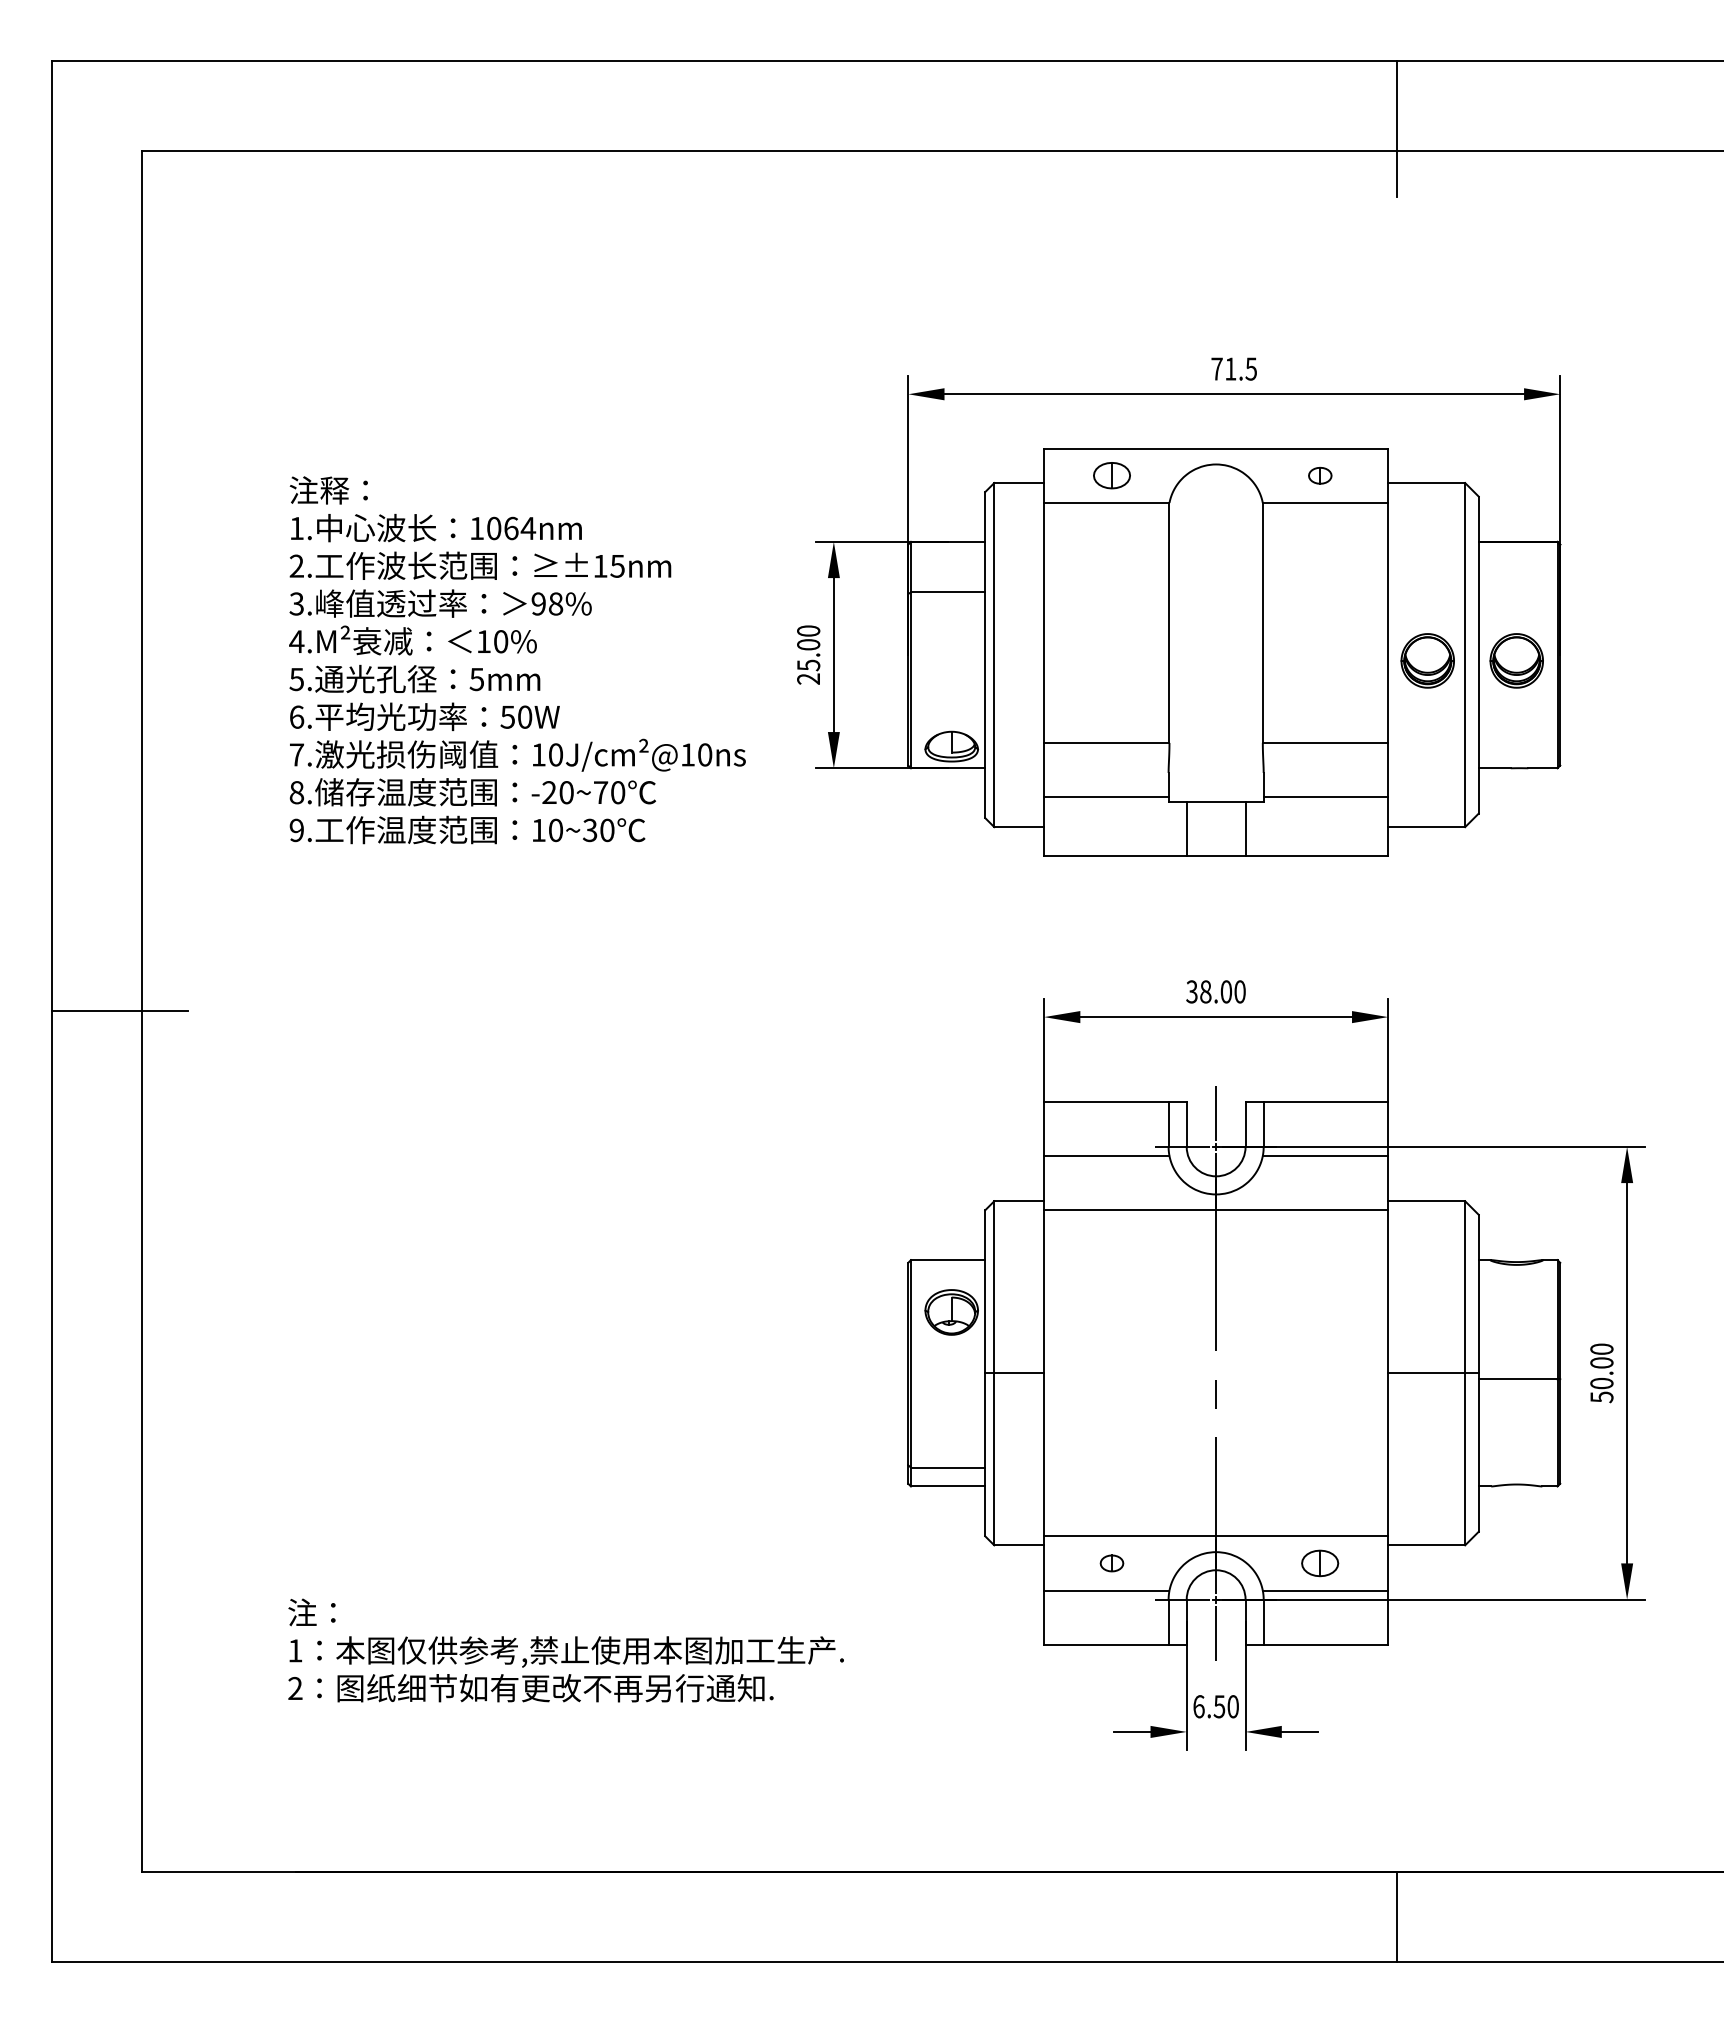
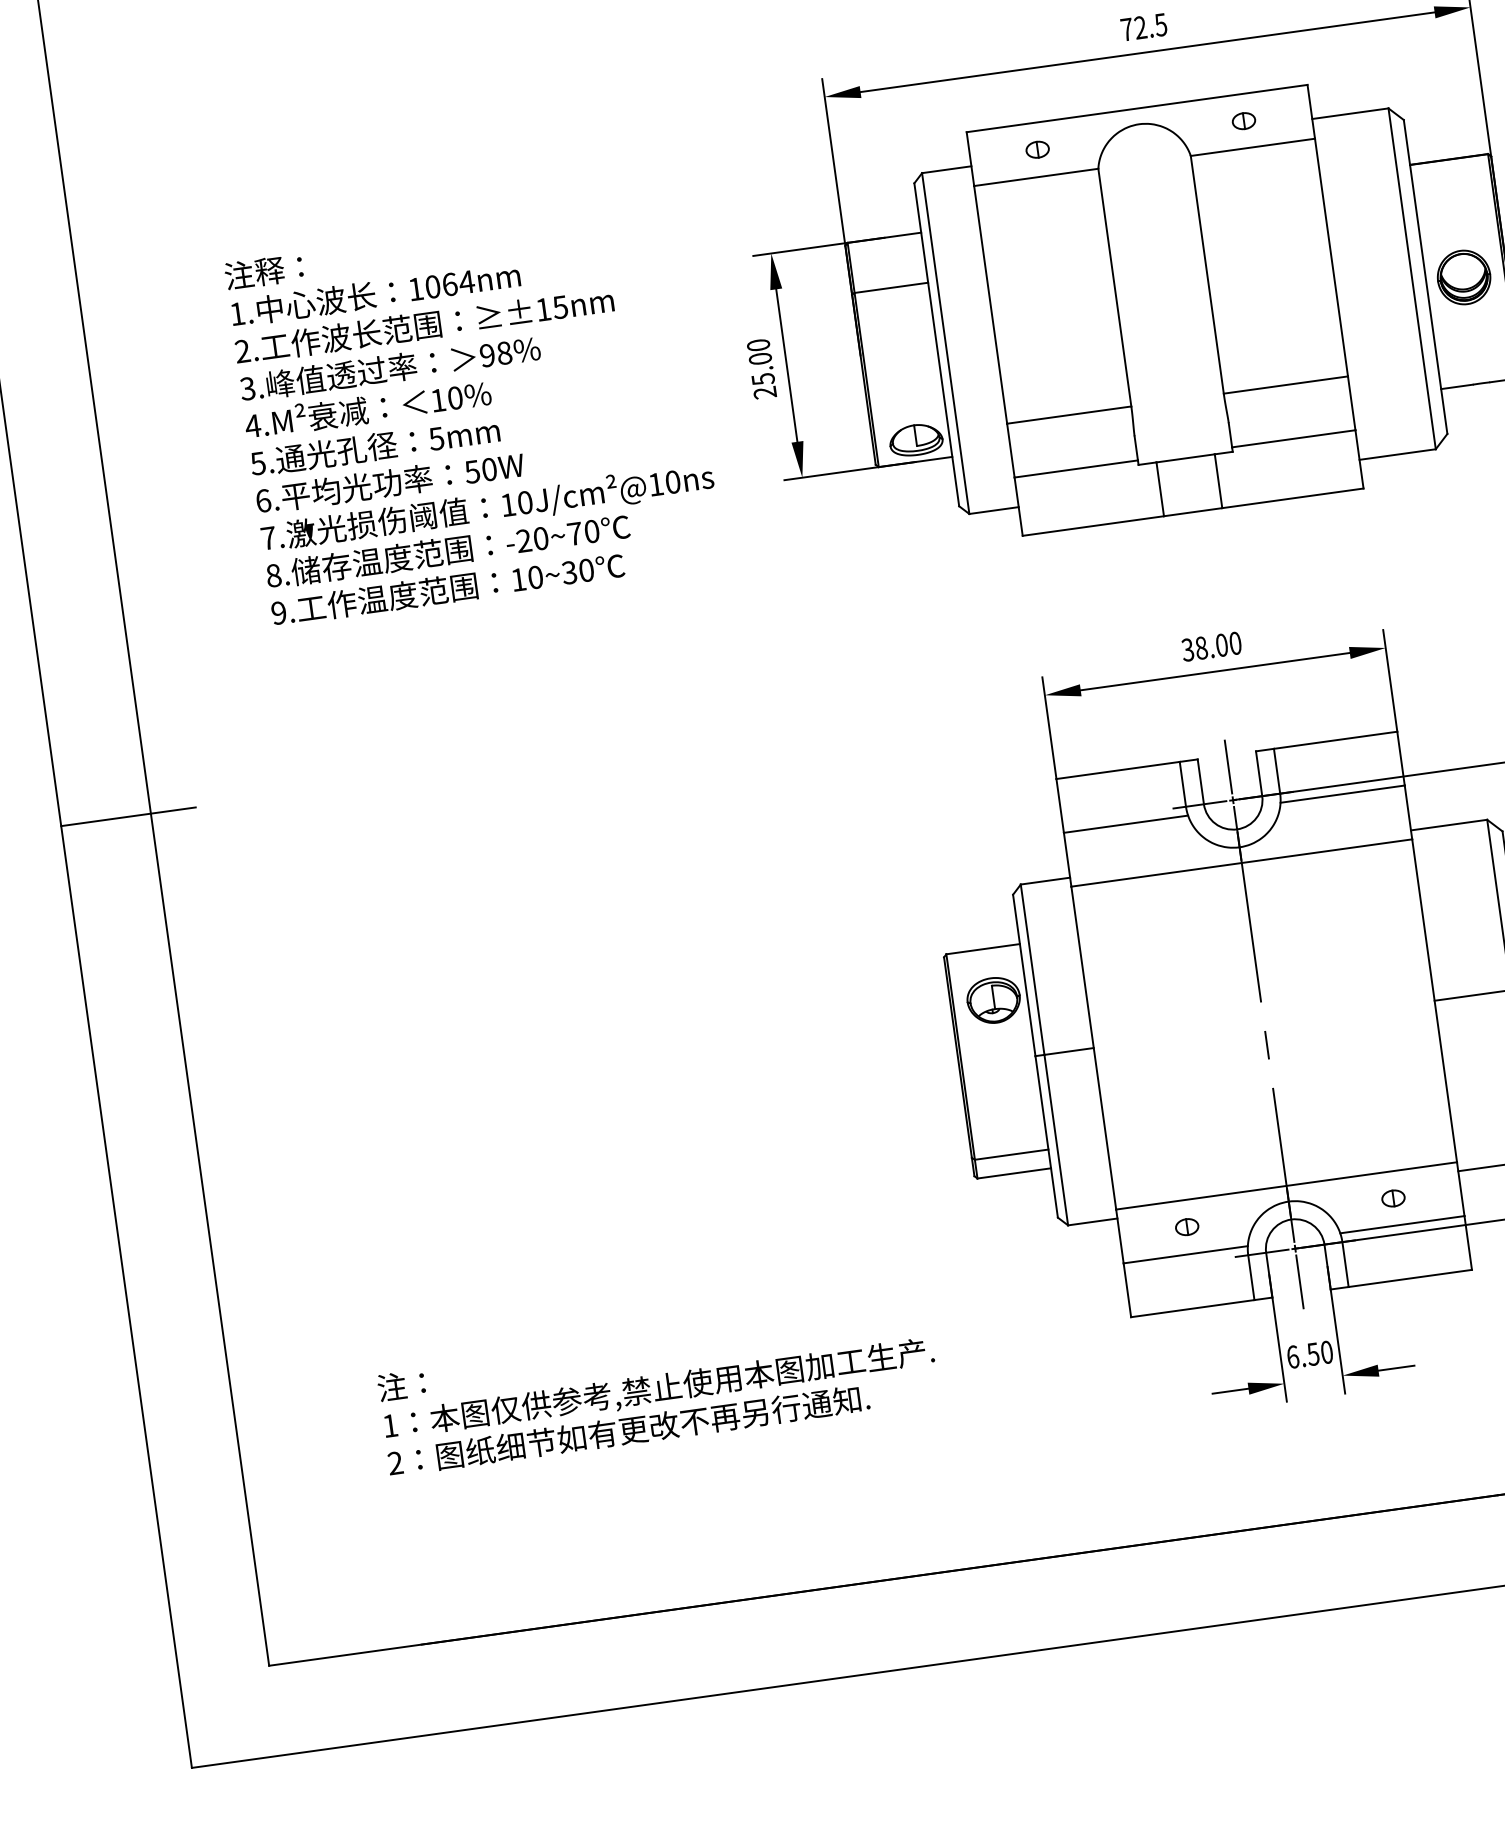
text: (1230, 368) -> (1140, 27), 71.5 -> 72.5
part: (1111, 475) -> (1037, 149), size x0.62
part: (1427, 660) -> (1375, 289), removed
part: (1320, 1563) -> (1393, 1198), size x0.62

